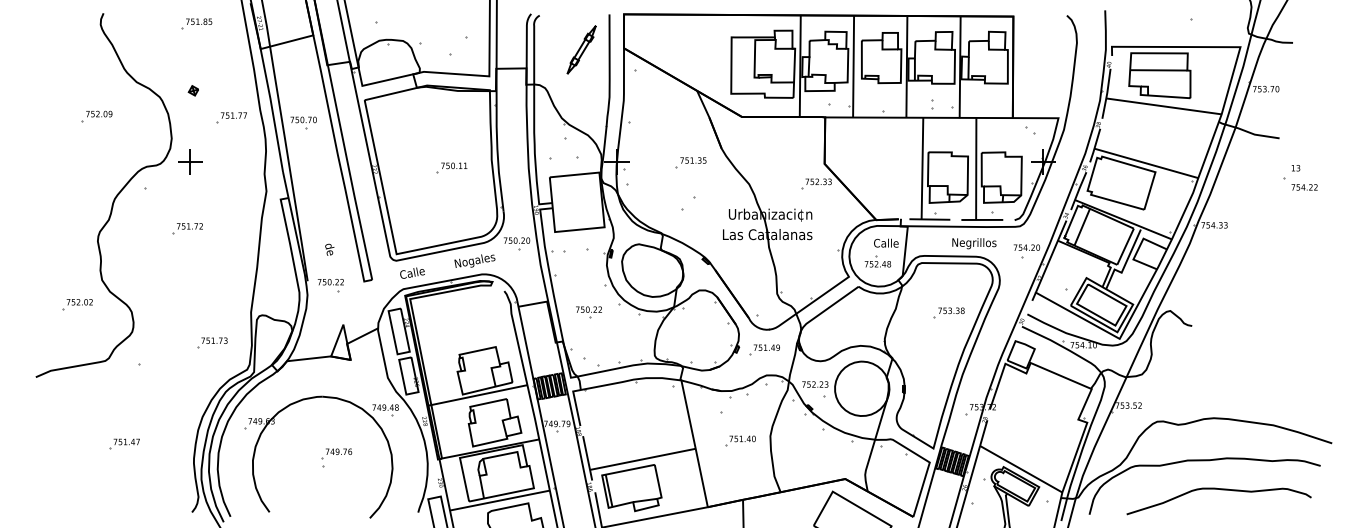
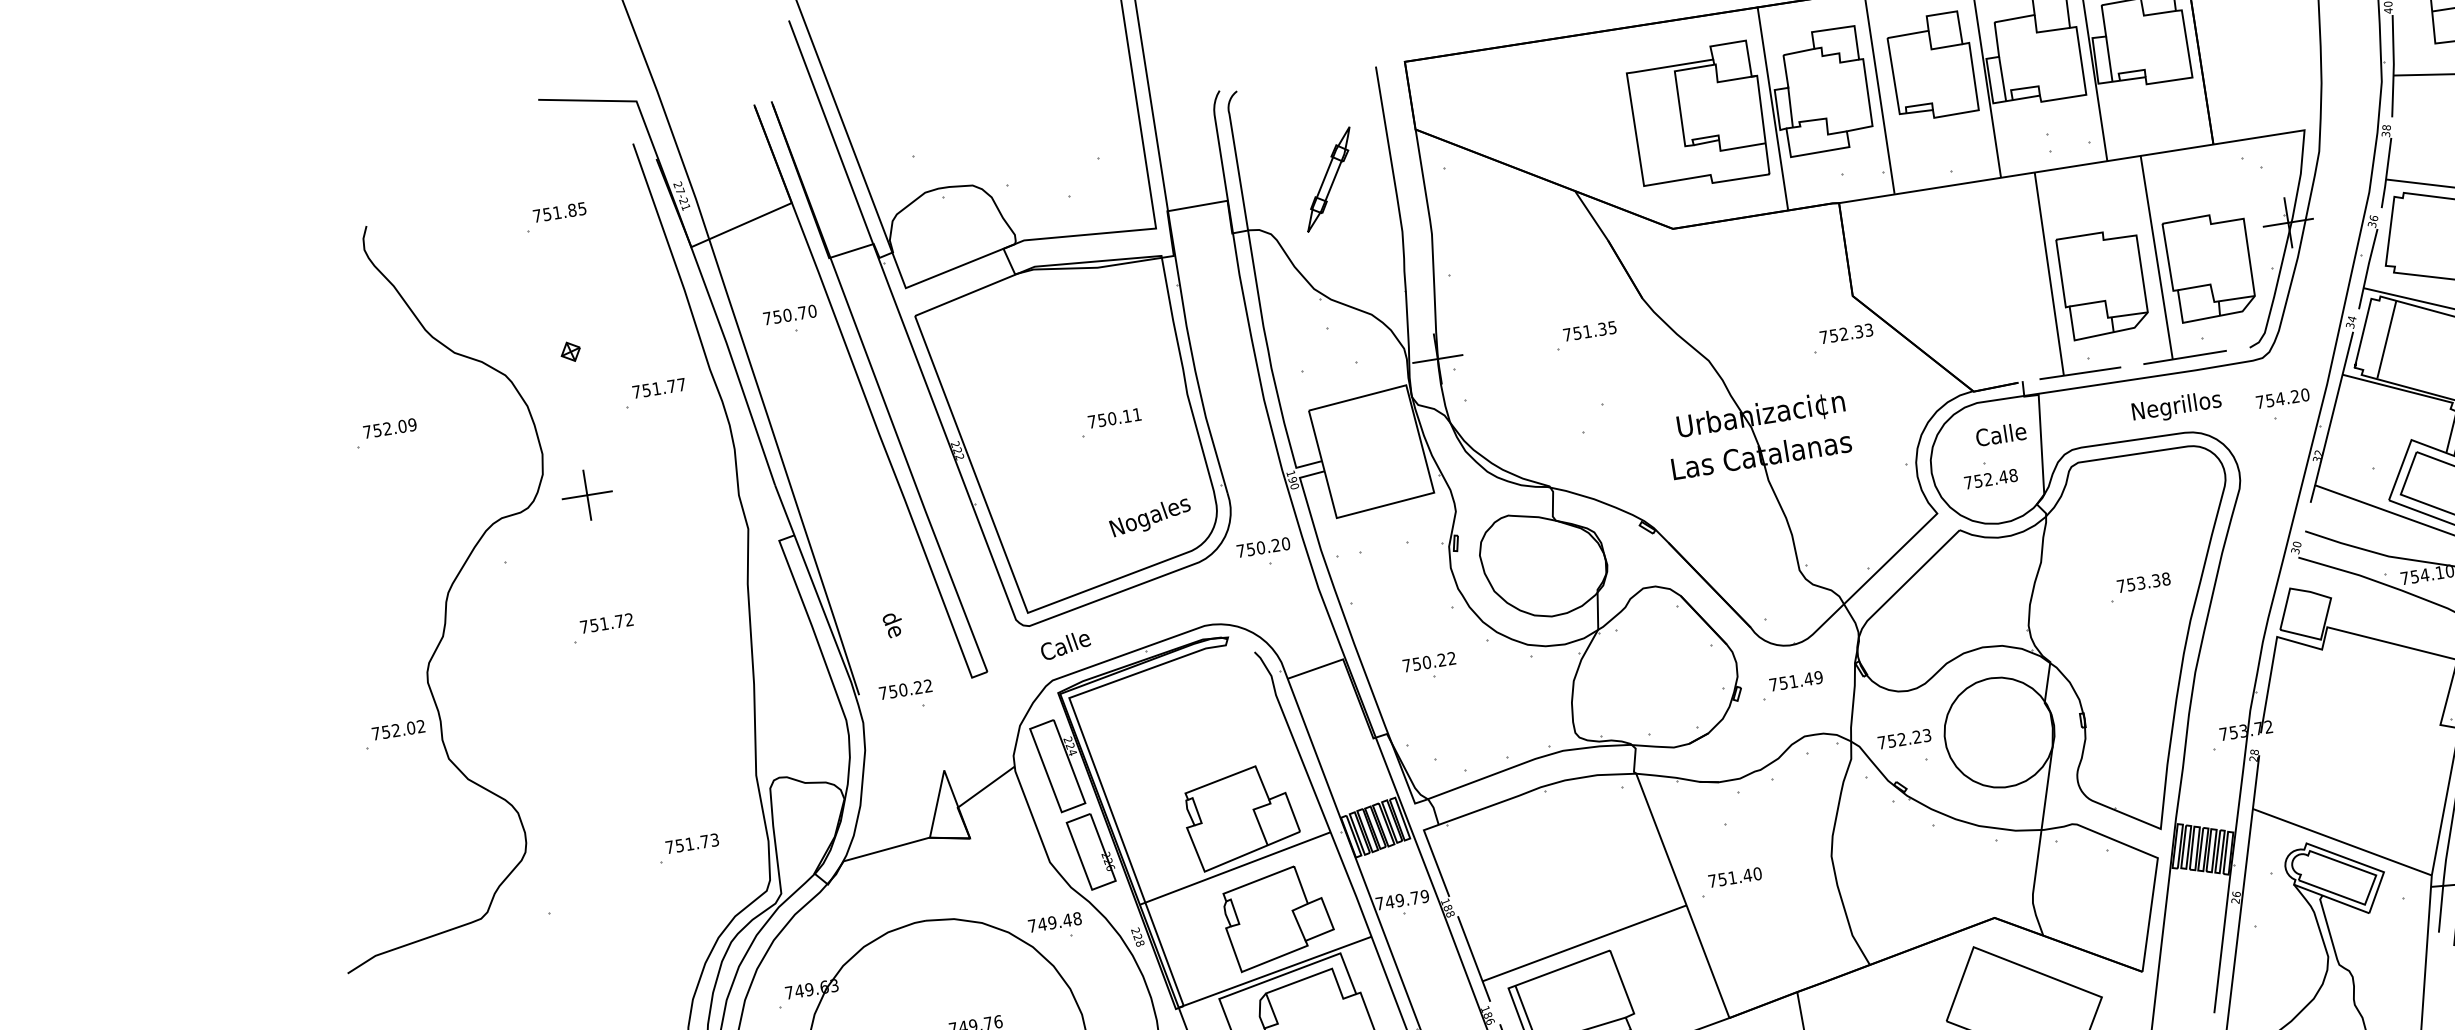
part: (581, 49) -> (1328, 178), moved
part: (303, 122) -> (790, 320), moved
text: (474, 260) -> (1149, 516), moved
part: (77, 304) -> (394, 735), moved
part: (948, 312) -> (2138, 586), moved
part: (740, 440) -> (1731, 881), moved

